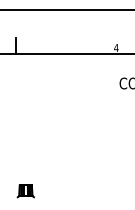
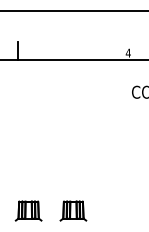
part: (25, 190) -> (28, 210), size x1.43
part: (66, 190) -> (73, 210), added

